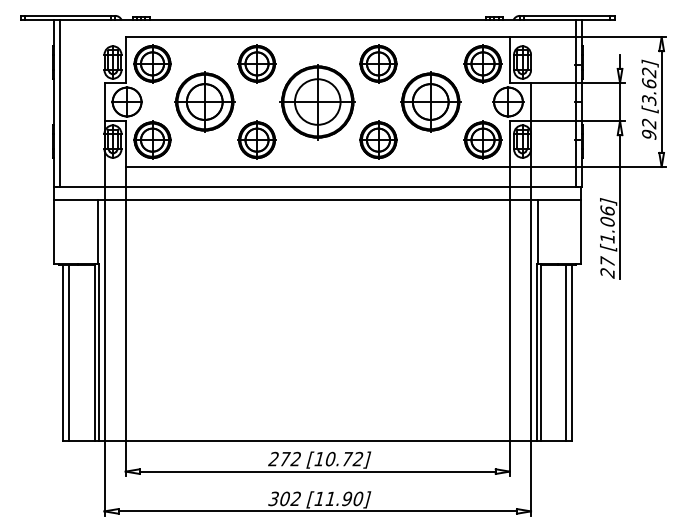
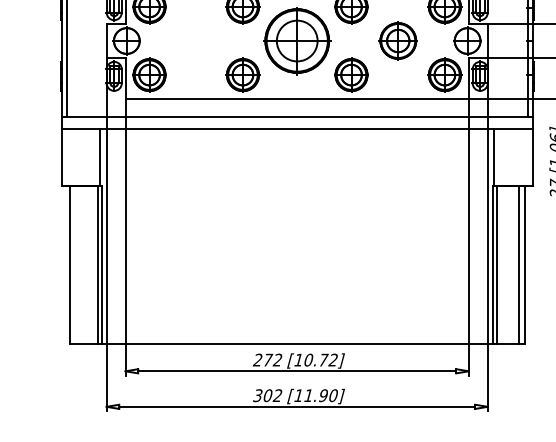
part: (204, 101) -> (196, 40), removed
part: (430, 101) -> (397, 40), size x0.7
line: (69, 352) -> (75, 264), removed

